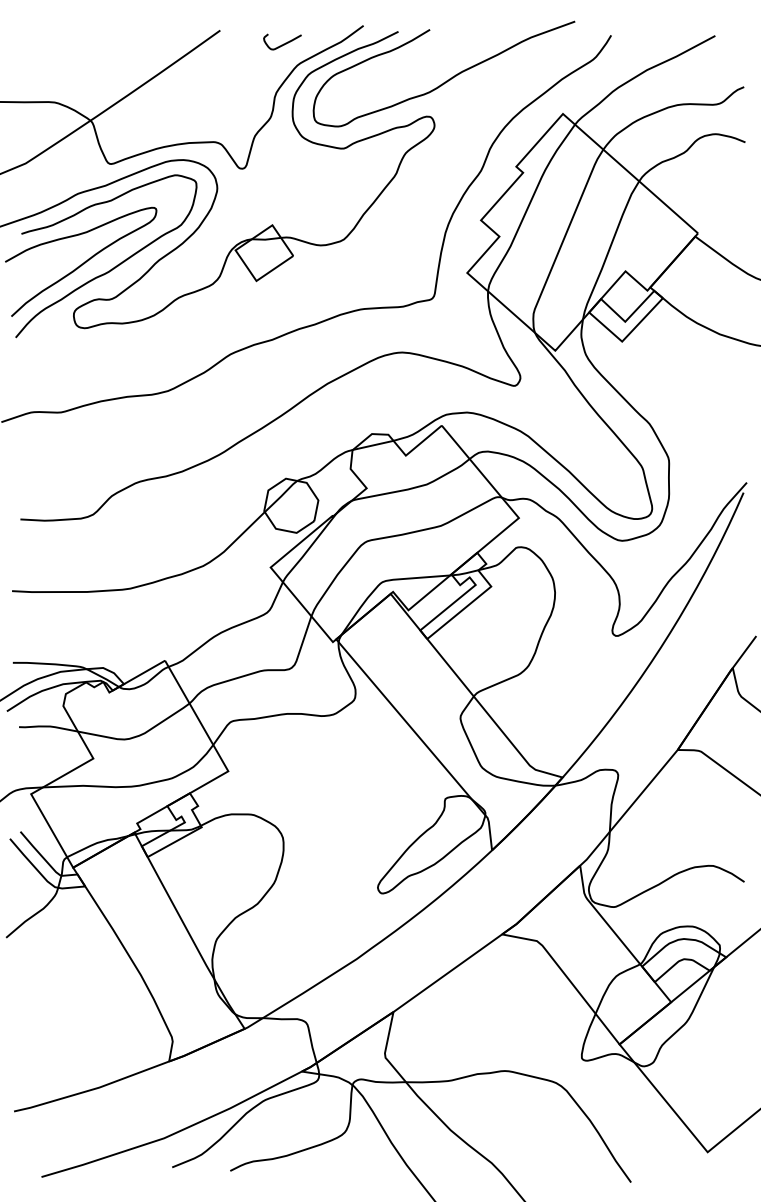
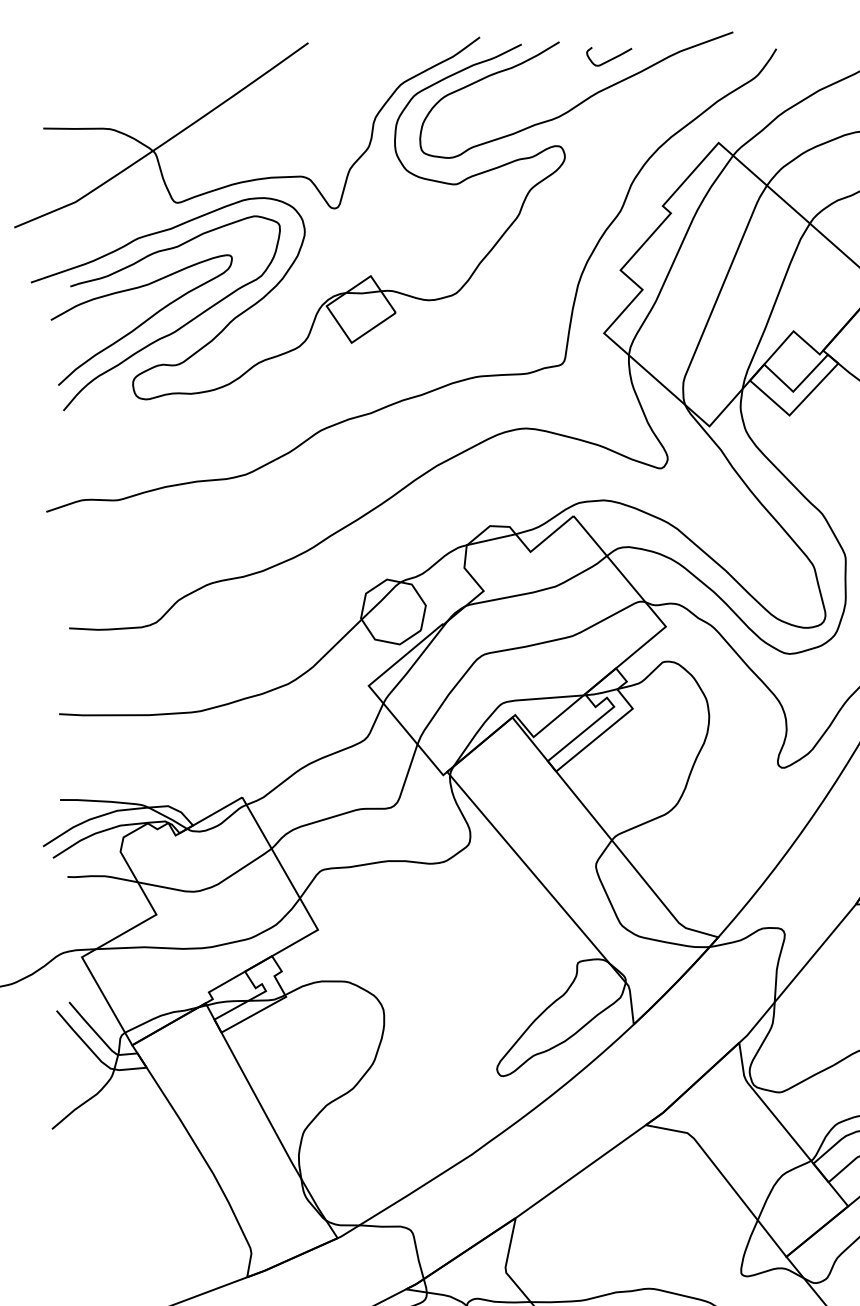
curve: (283, 43) -> (610, 58), moved

